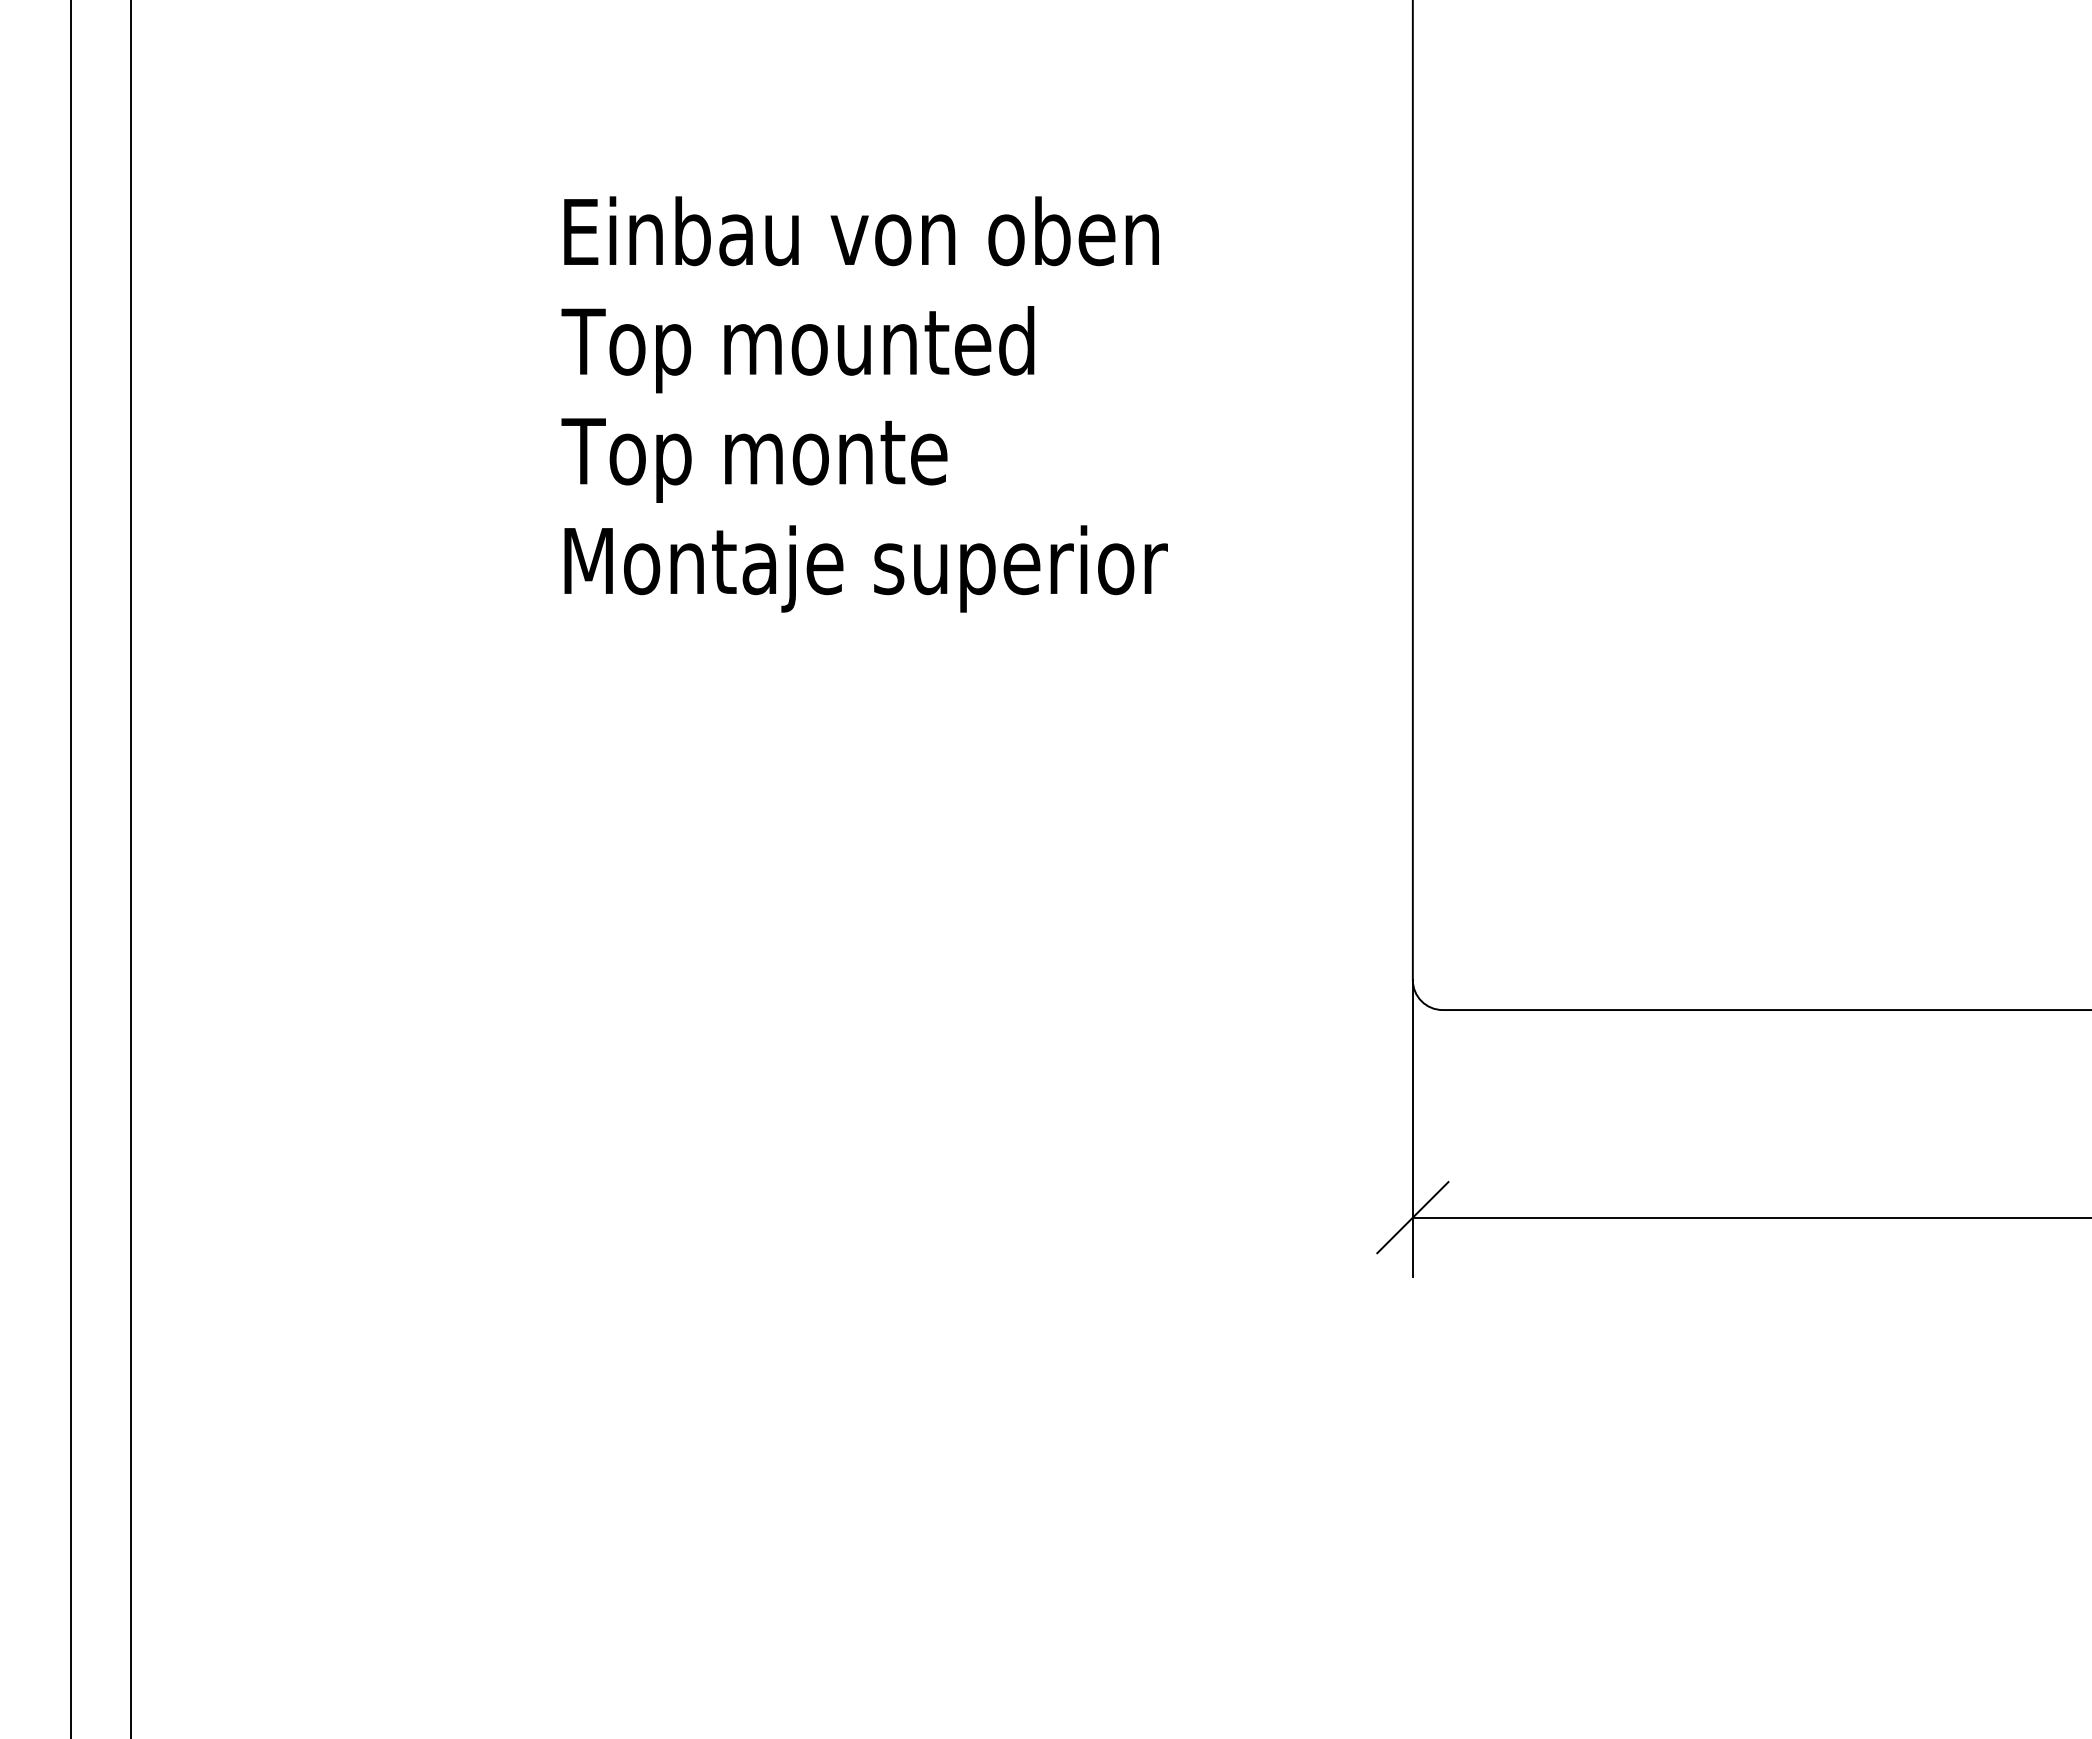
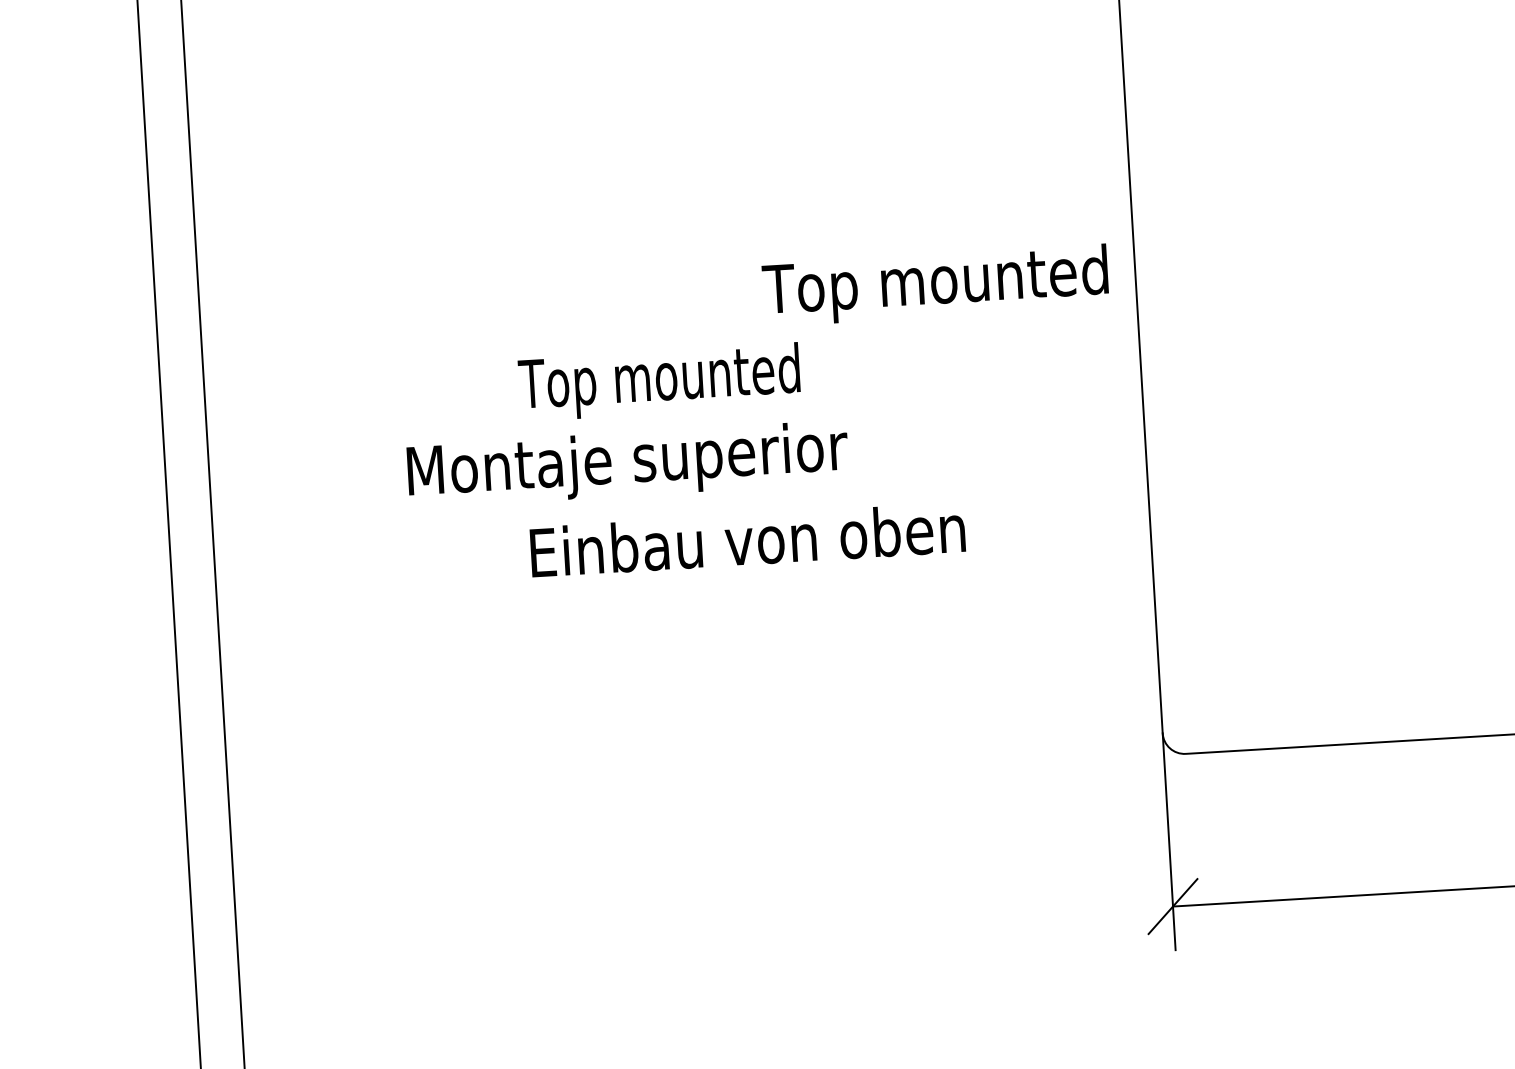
text: (861, 231) -> (747, 540), moved
text: (797, 349) -> (935, 285), moved
text: (761, 458) -> (665, 381), Top monte -> Top mounted
text: (865, 568) -> (627, 463), moved

